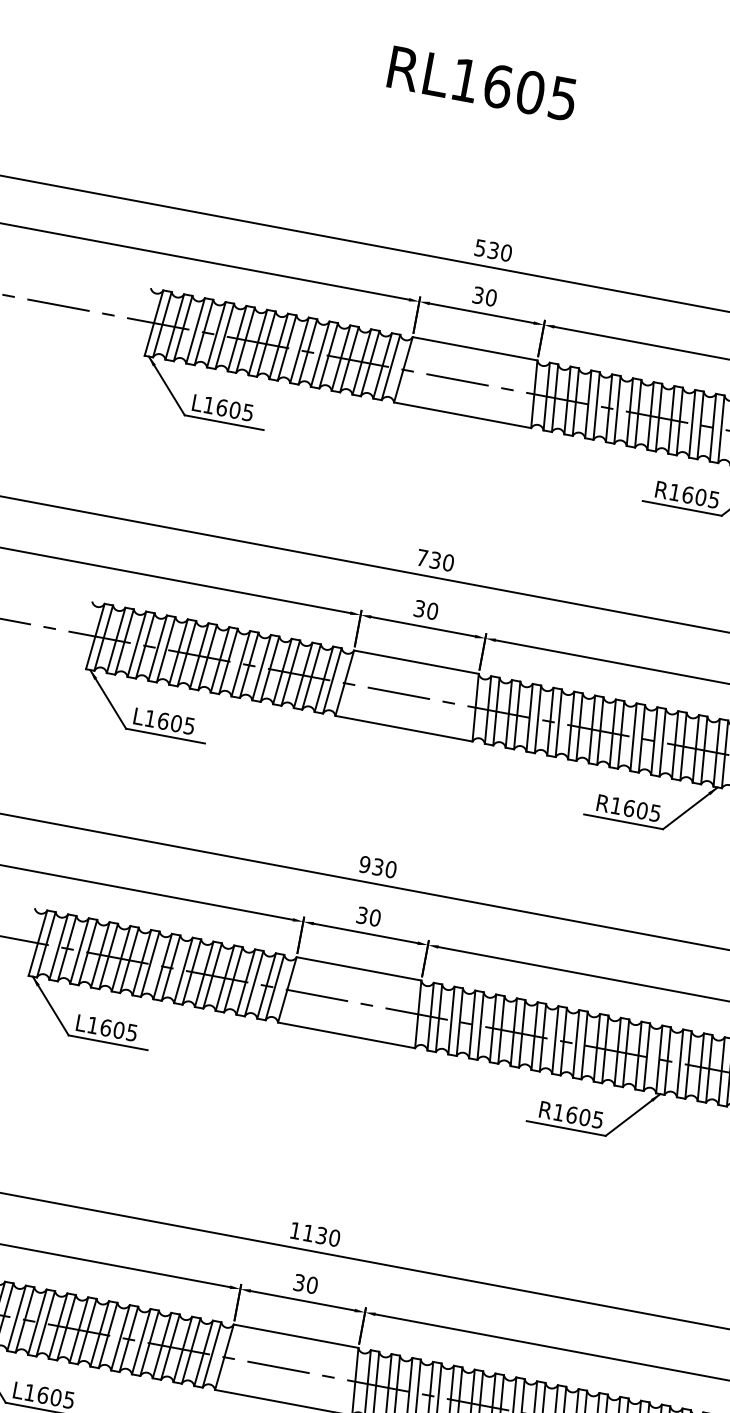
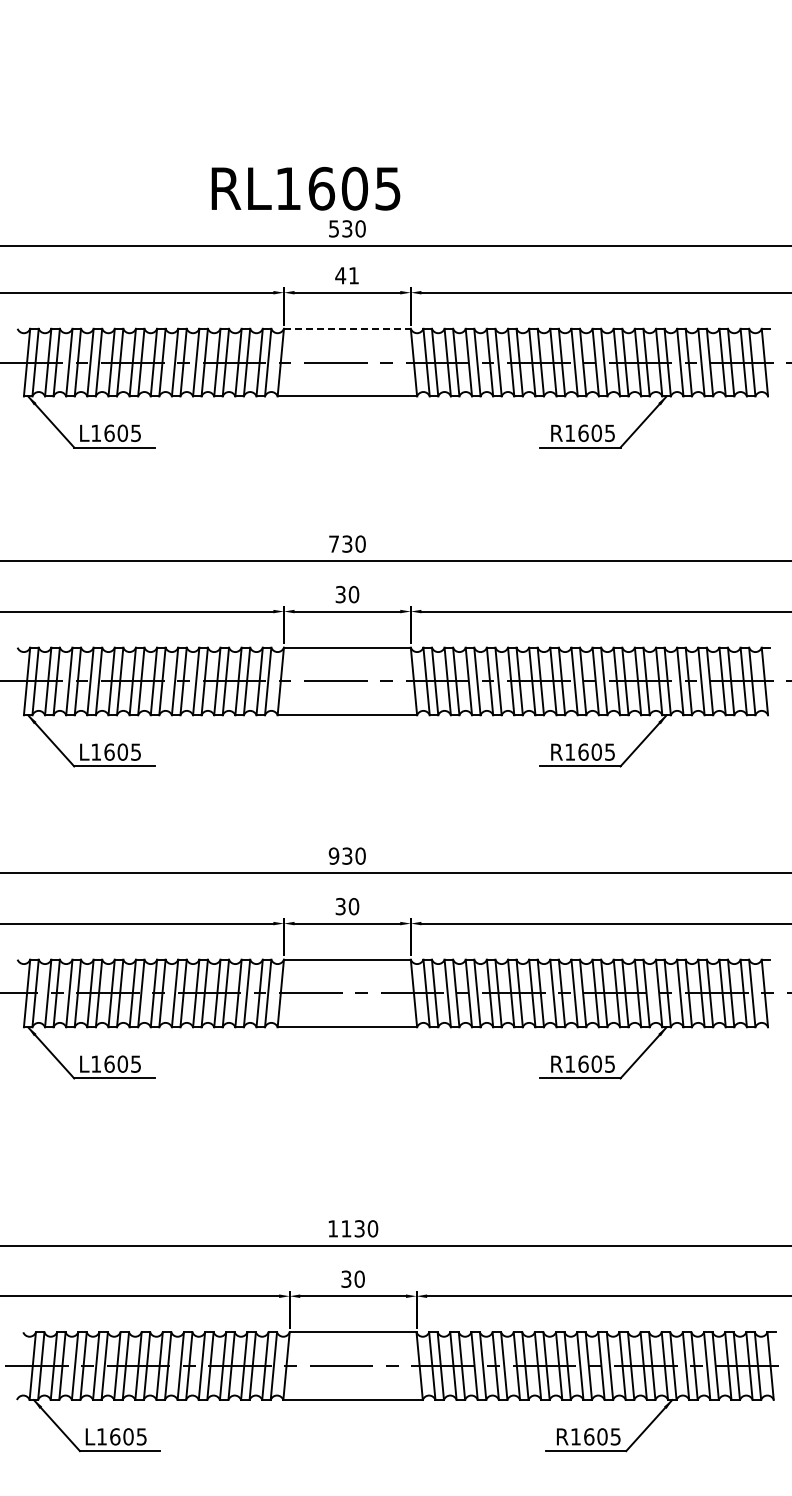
text: (482, 83) -> (305, 188), moved
text: (484, 296) -> (347, 275), 30 -> 41
line: (475, 348) -> (347, 328), solid -> dashed

